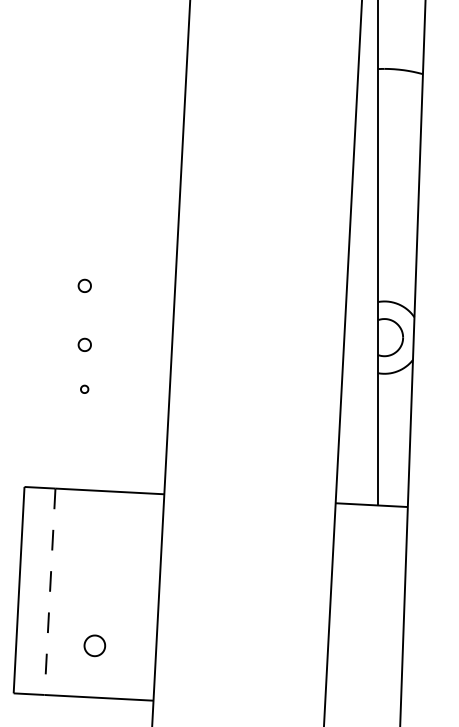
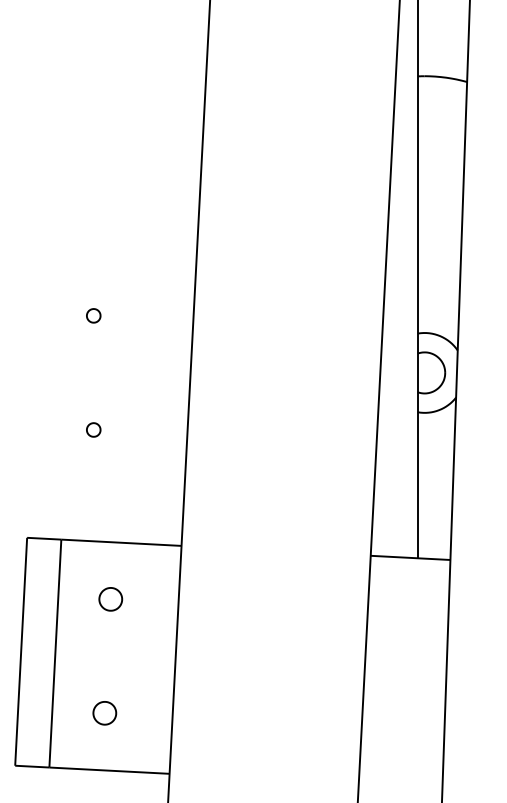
part: (84, 344) -> (93, 380), removed
part: (84, 389) -> (93, 430), size x1.67
part: (100, 542) -> (111, 599), added
line: (50, 592) -> (55, 654), dashed -> solid

